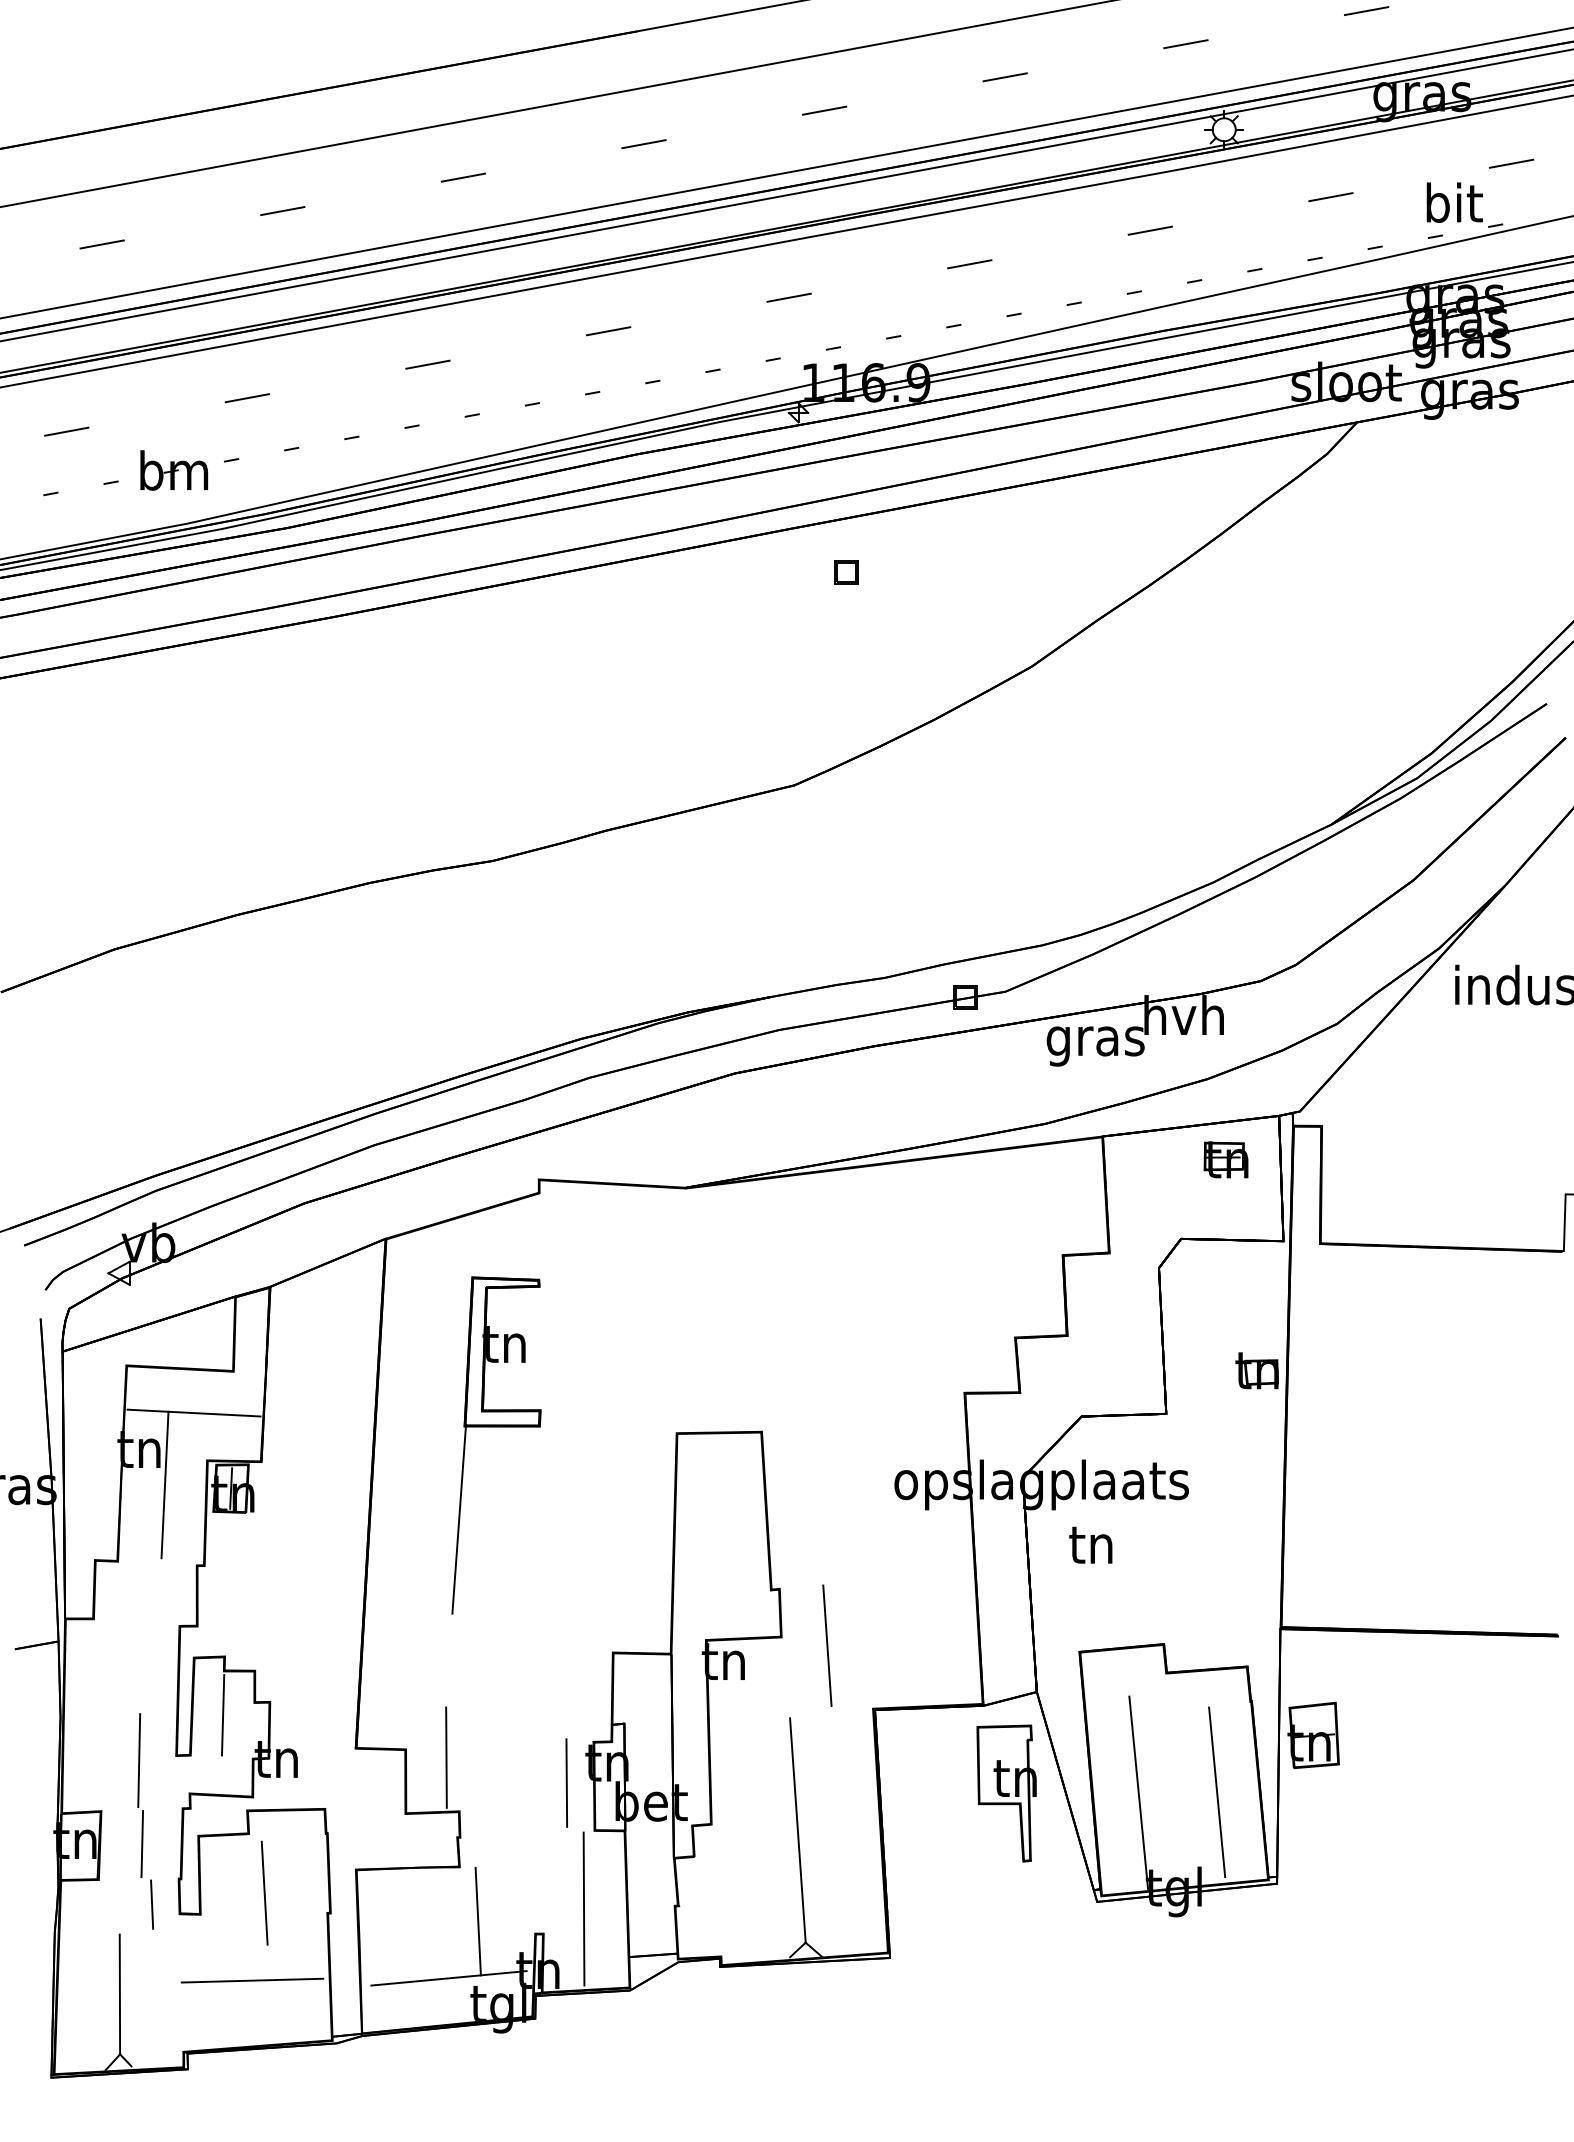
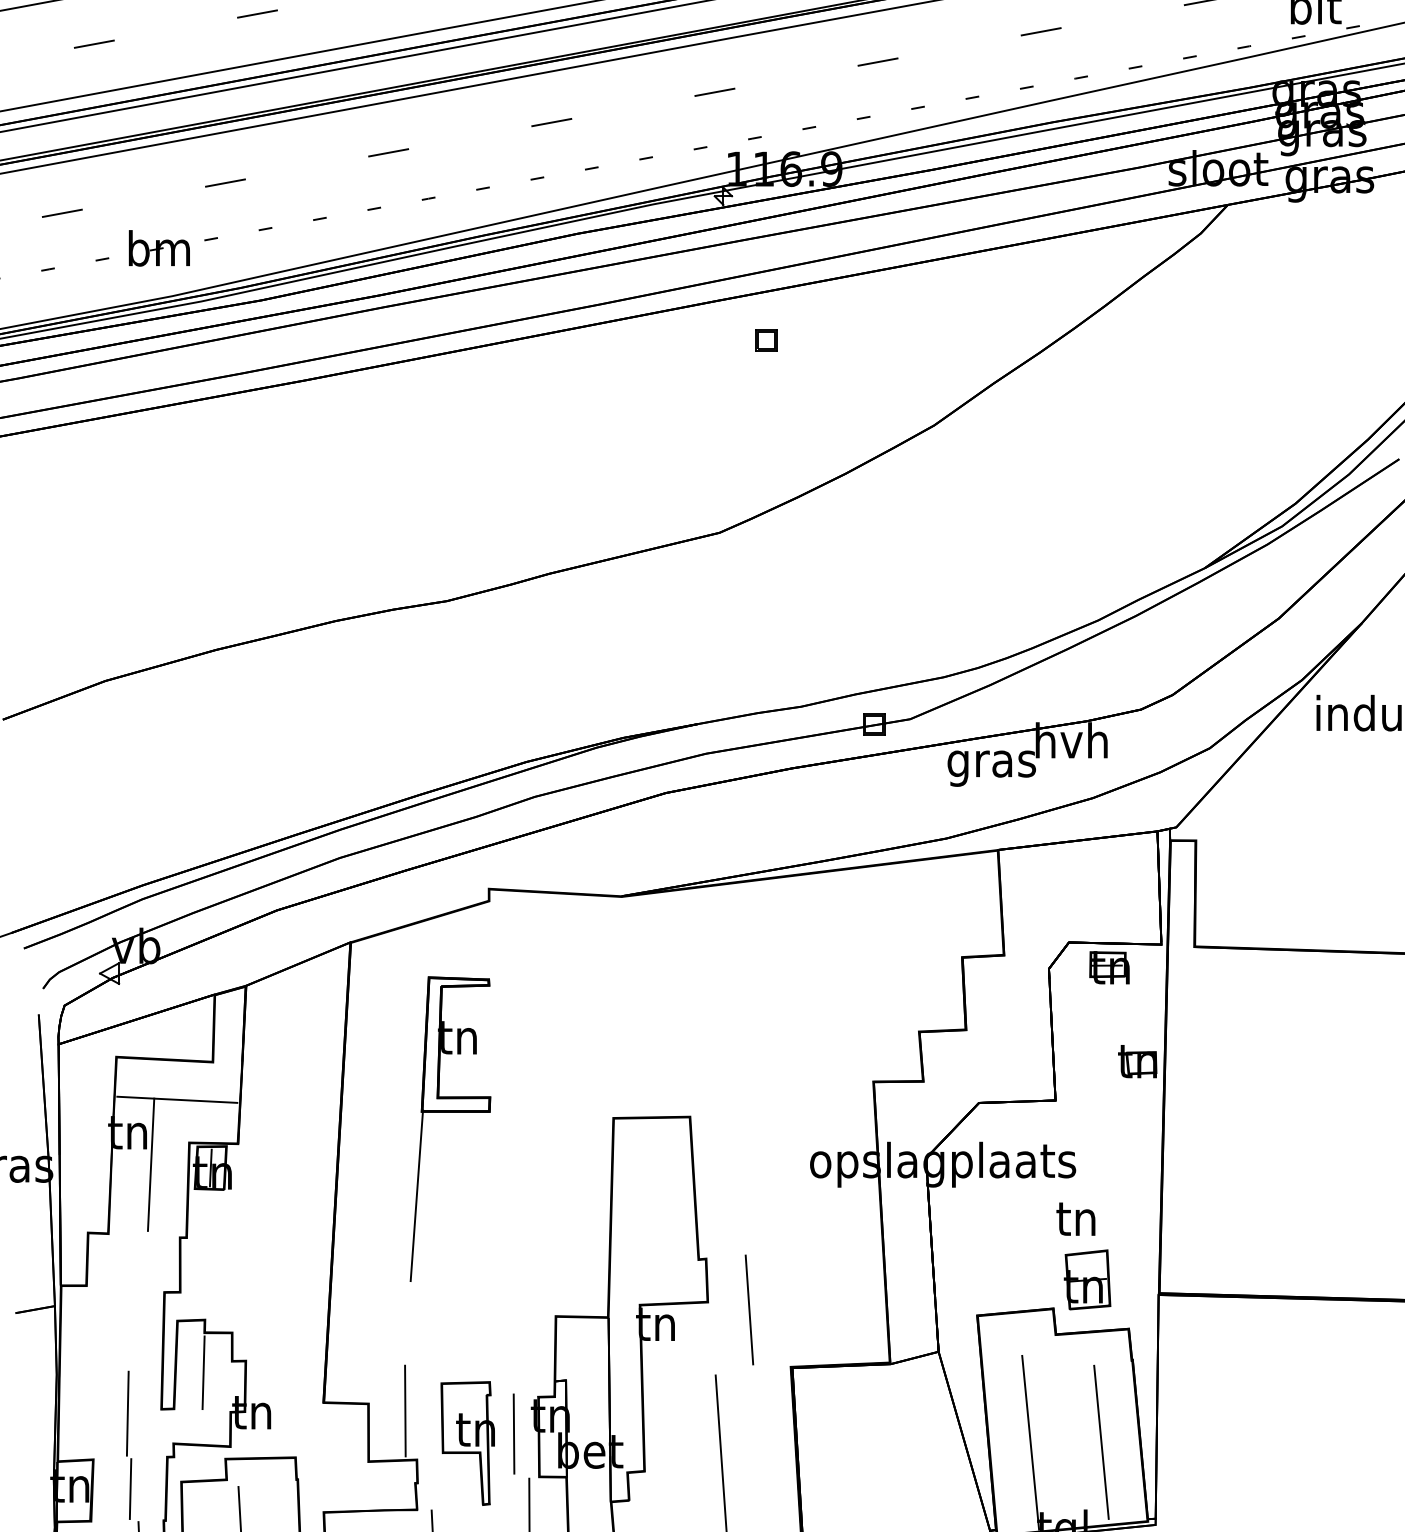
part: (1225, 1159) -> (1109, 967), moved
text: (1090, 1544) -> (1075, 1218), moved
part: (1313, 1735) -> (1087, 1279), moved
part: (1006, 1793) -> (467, 1443), moved

